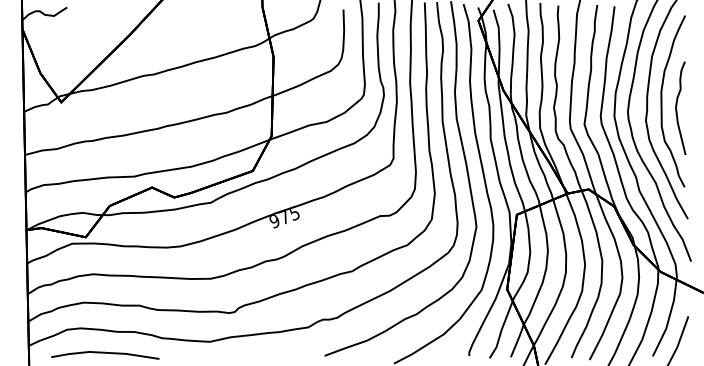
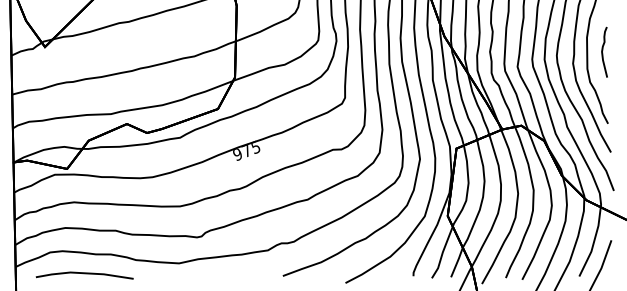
part: (680, 107) -> (604, 51), size x0.6

